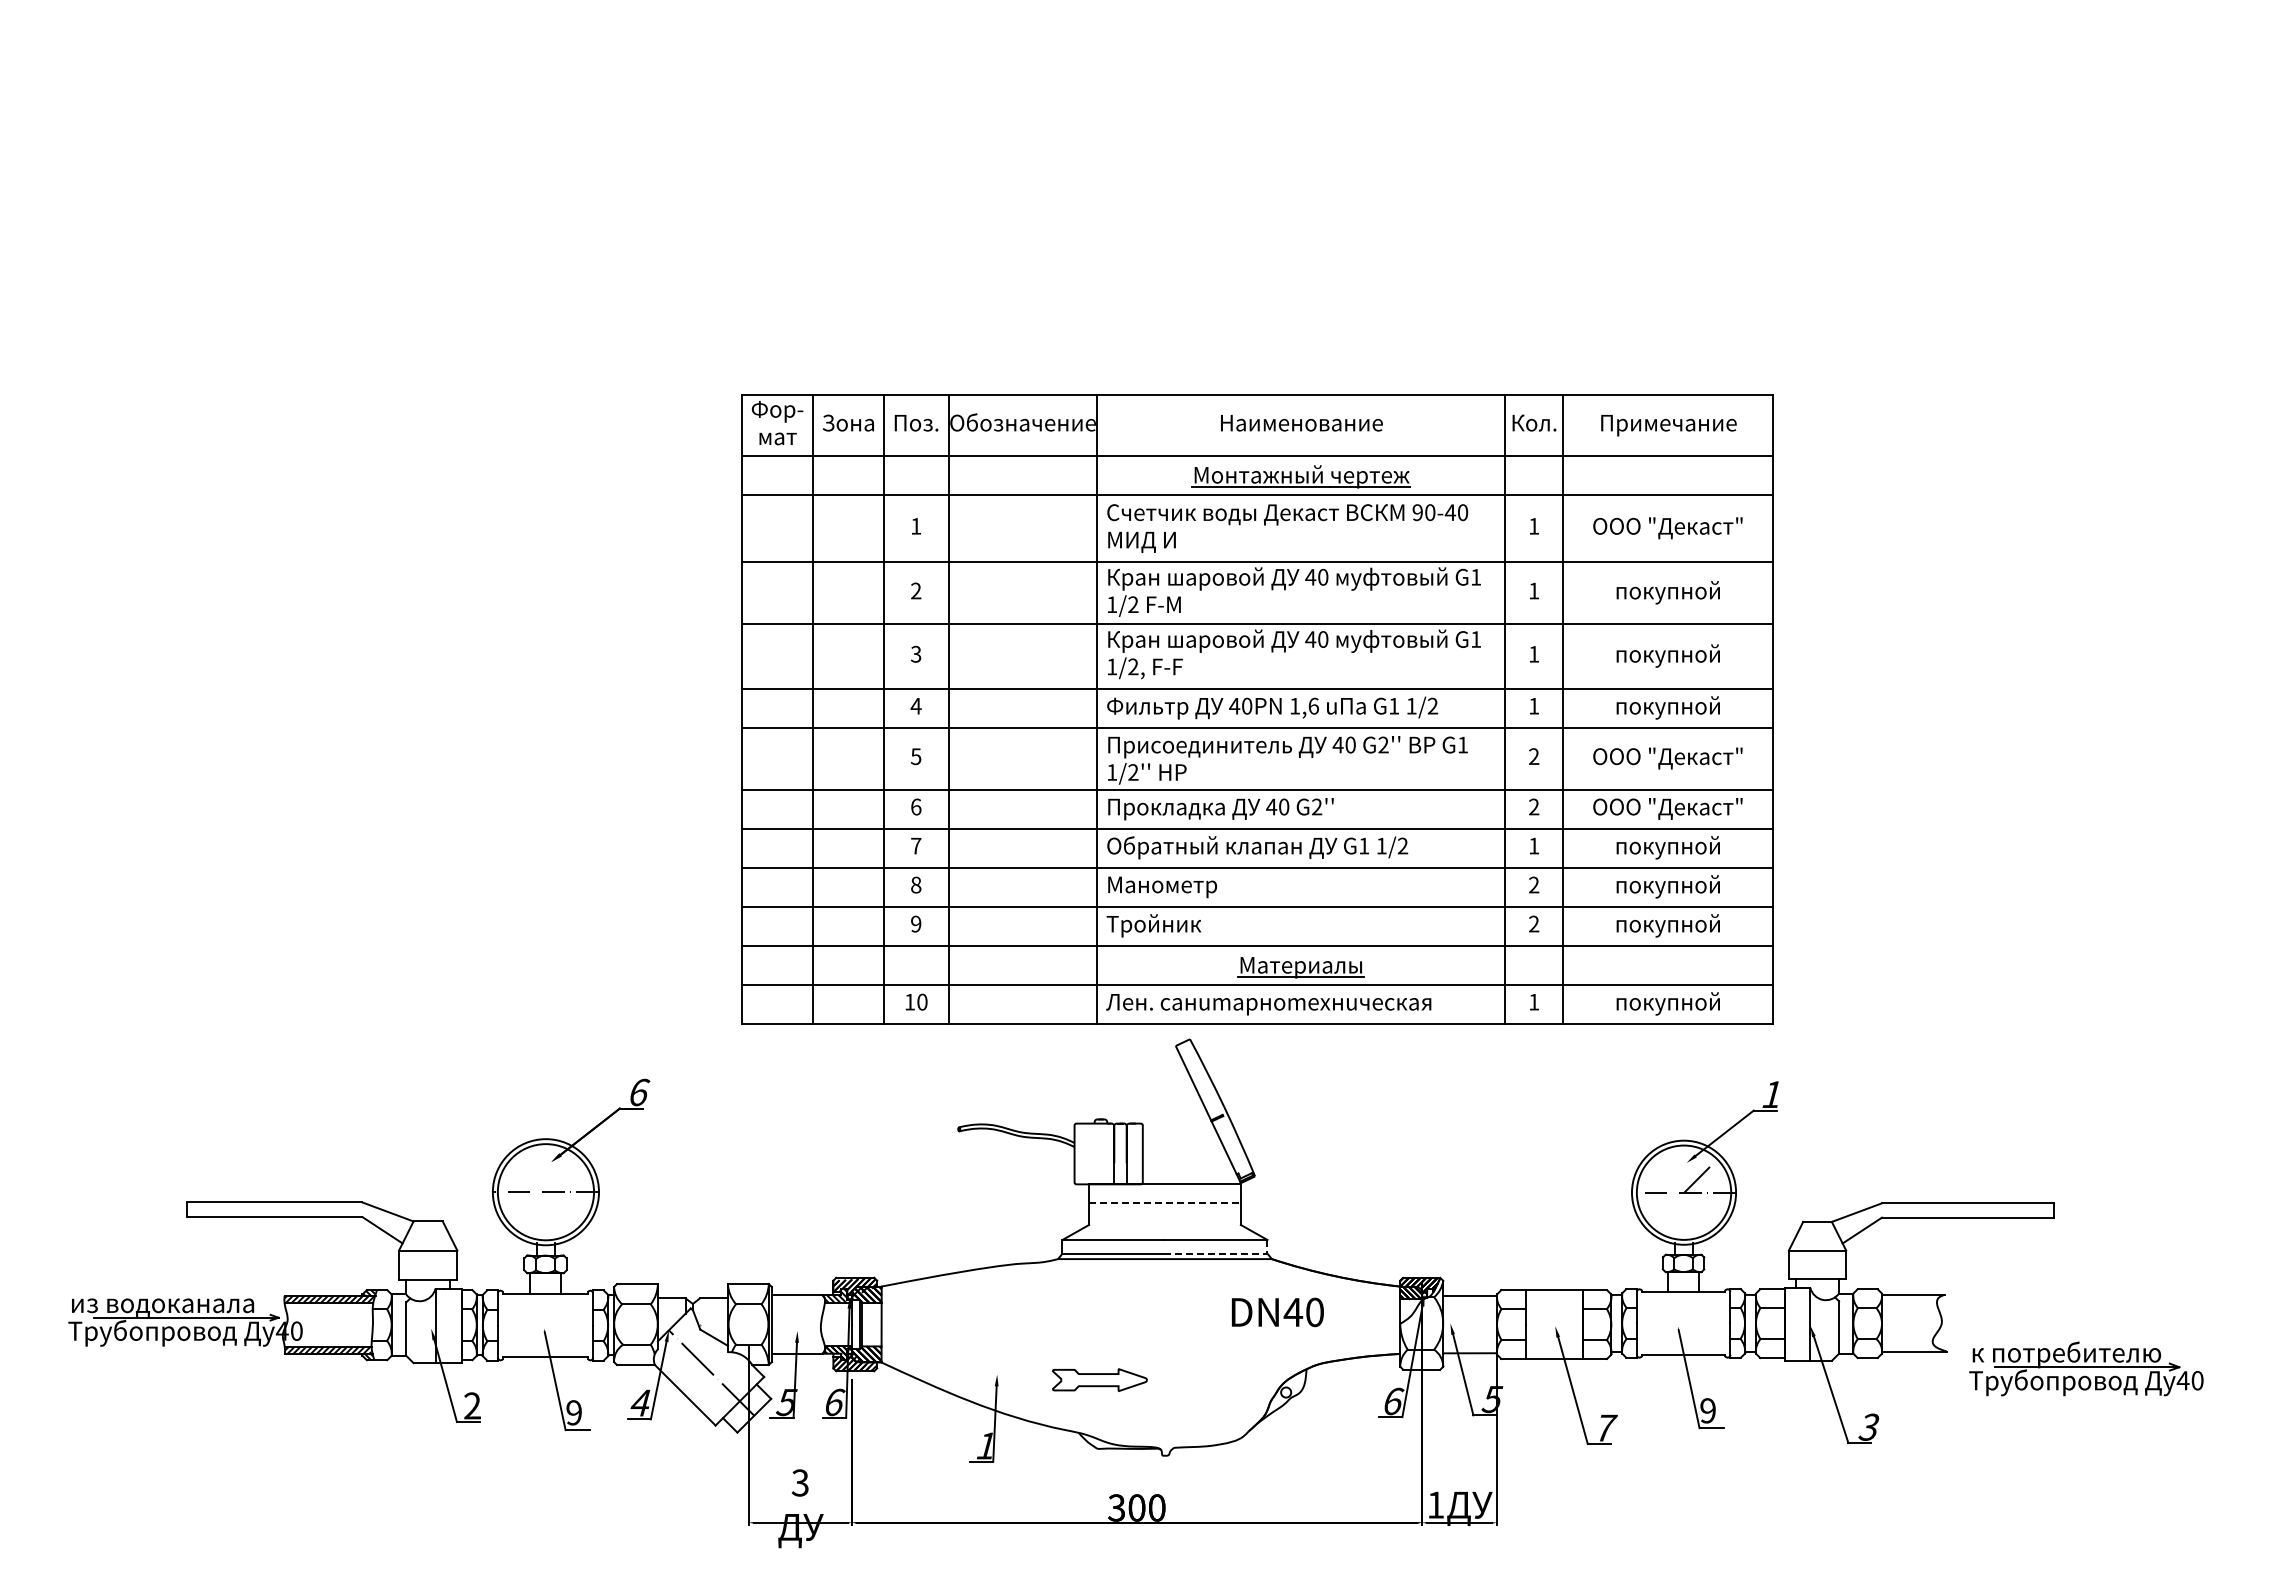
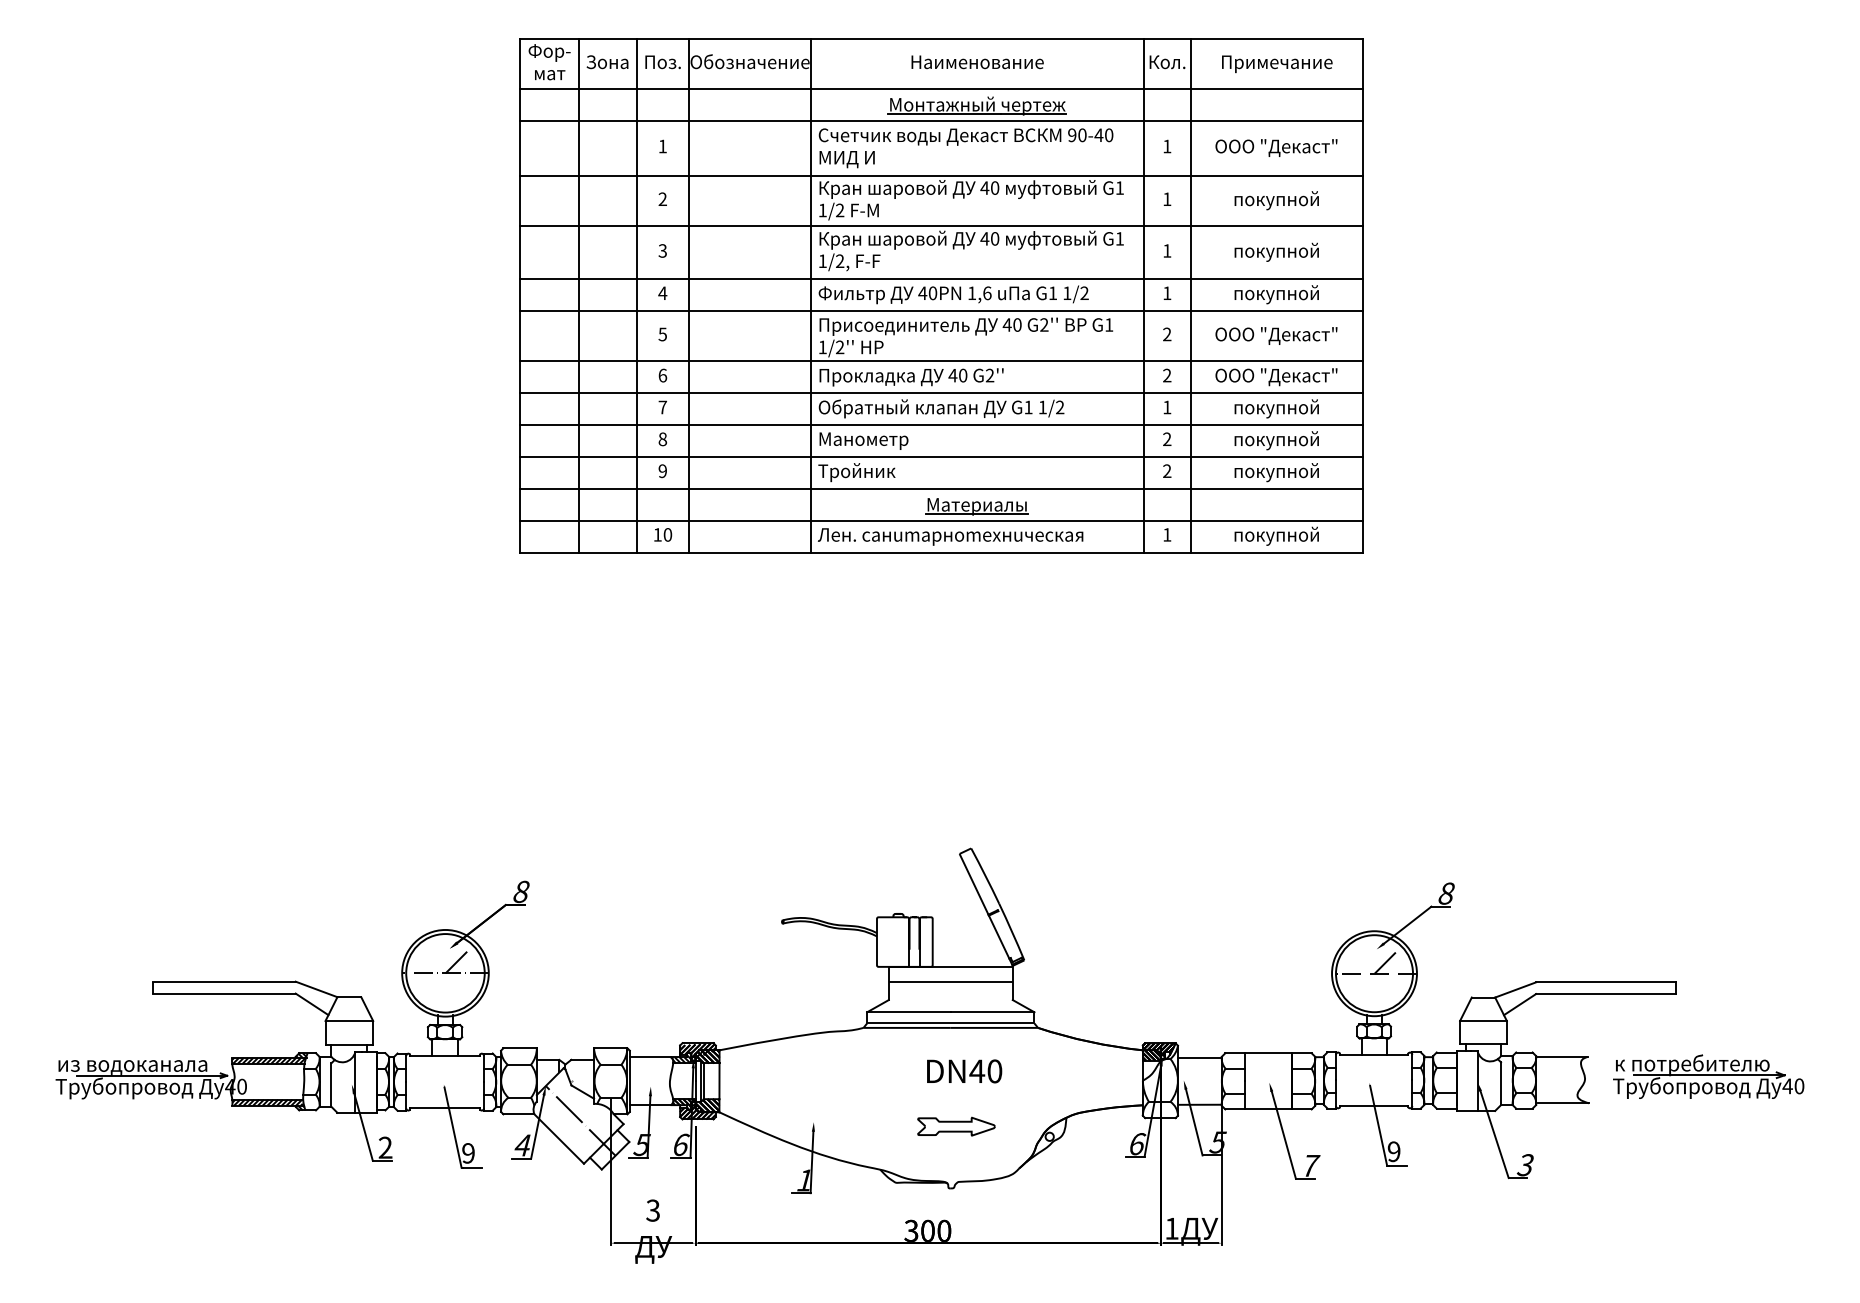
part: (1257, 709) -> (941, 296), moved
text: (639, 1092) -> (521, 891), 6 -> 8
text: (1772, 1094) -> (1446, 893), 1 -> 8
line: (558, 1178) -> (455, 962), added
line: (1164, 1202) -> (950, 981), dashed -> solid
line: (1223, 1253) -> (998, 1023), dashed -> solid
text: (1277, 1312) -> (964, 1071), moved
part: (2086, 1368) -> (1708, 1076), moved
part: (1099, 1379) -> (956, 1126), moved

